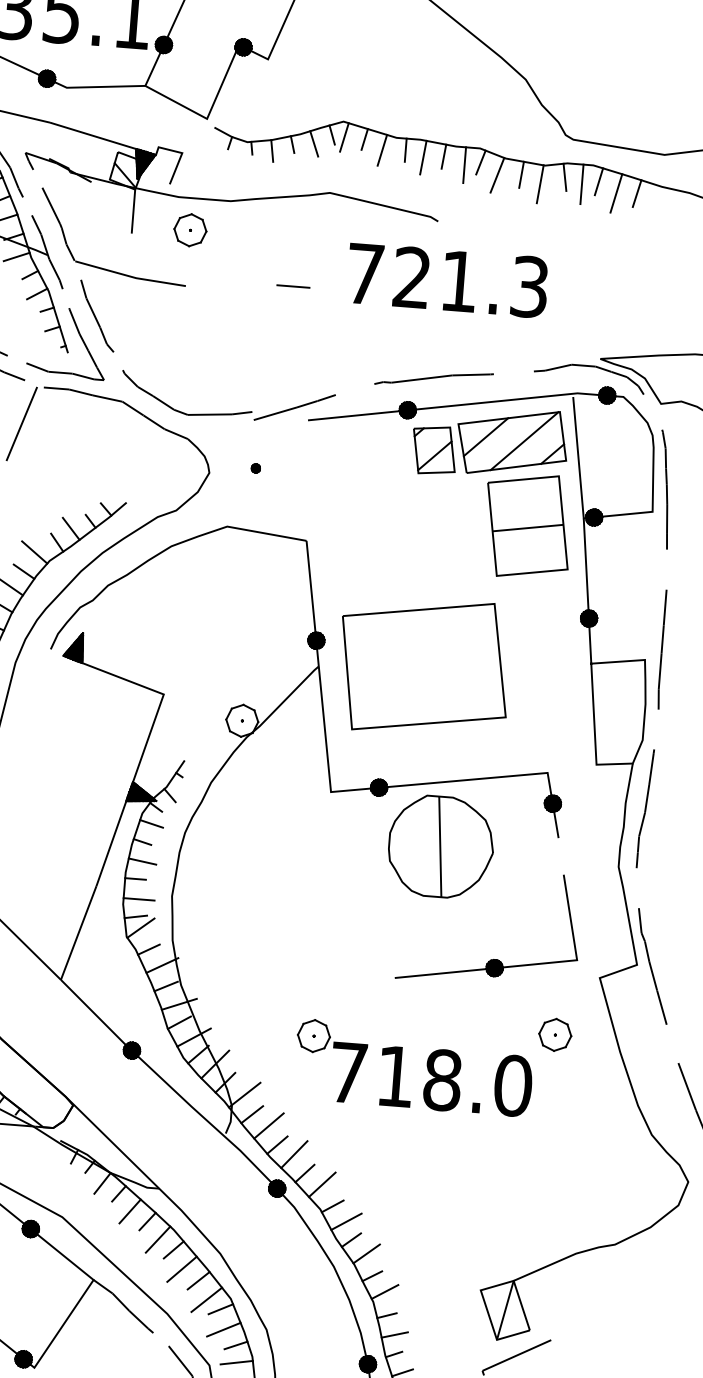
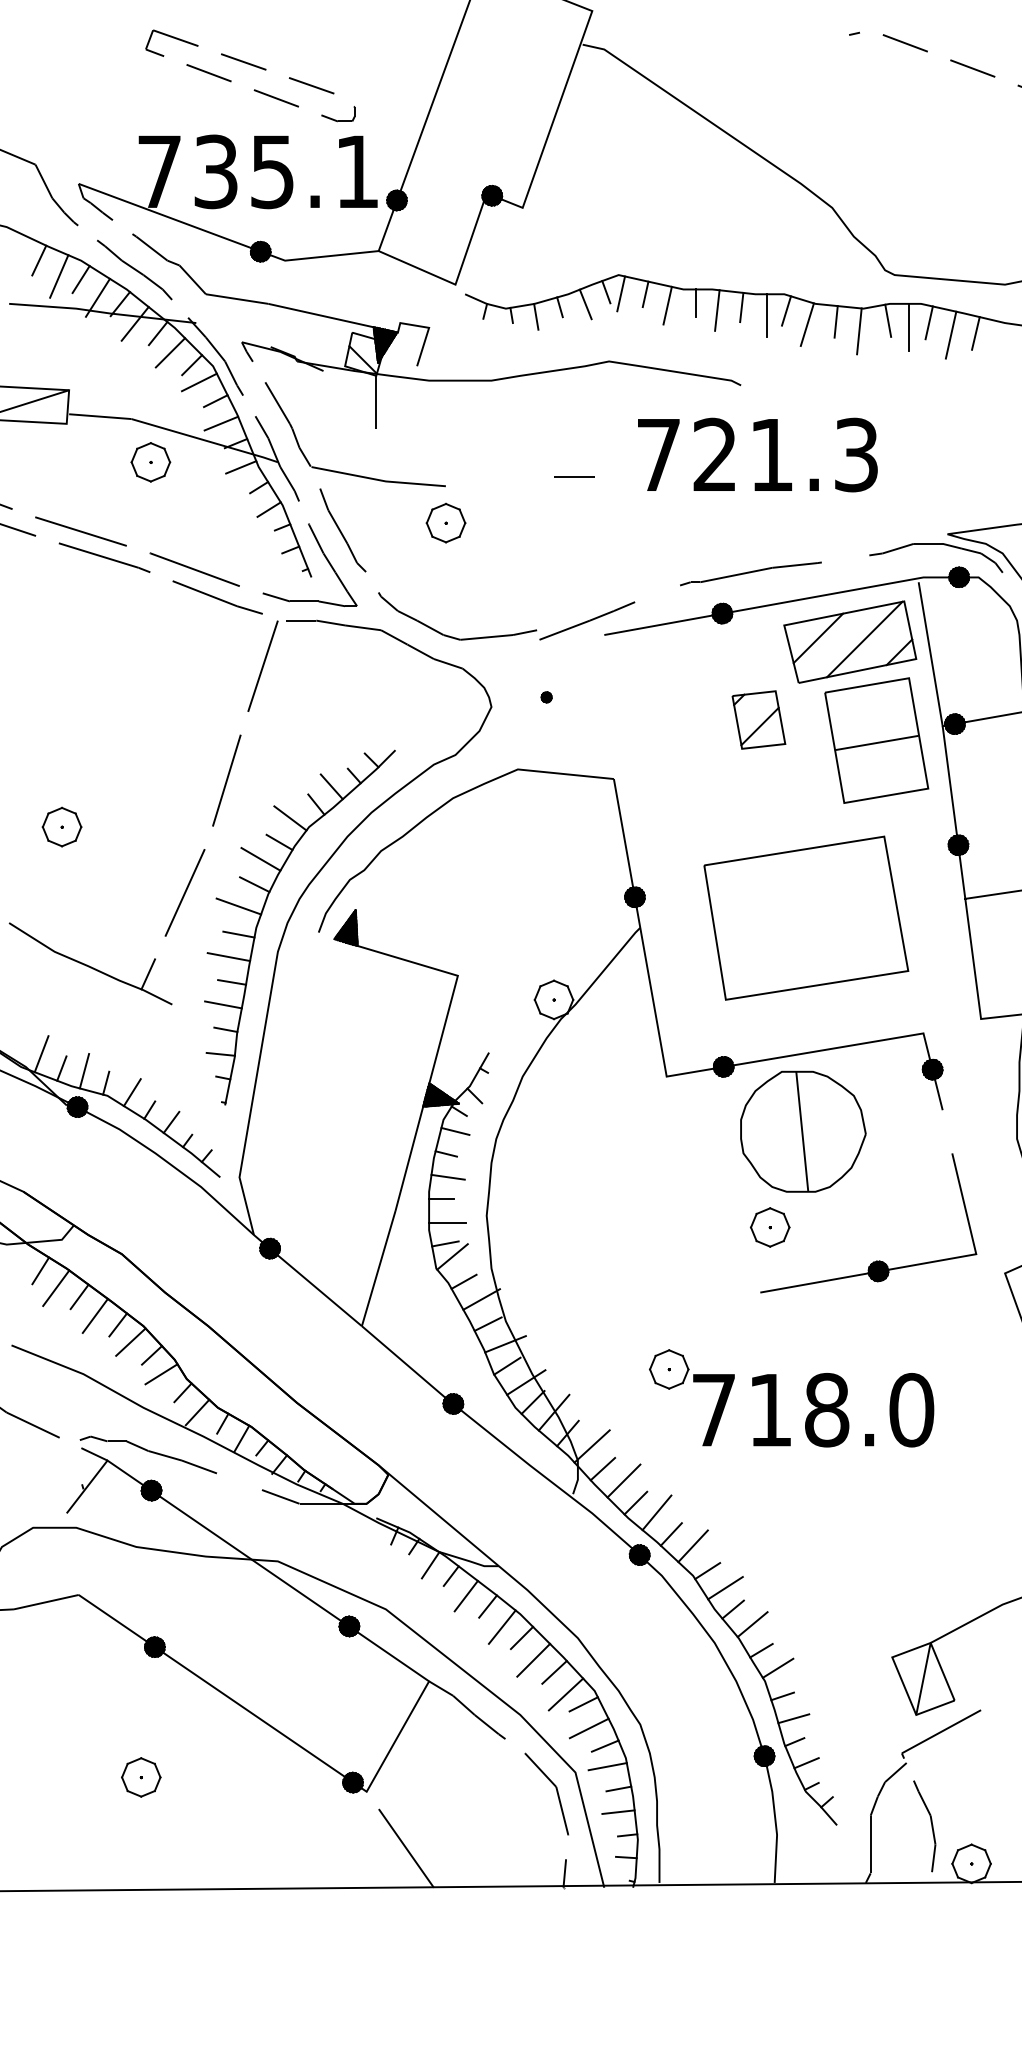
part: (190, 229) -> (445, 522), moved
part: (434, 449) -> (758, 719), moved
part: (424, 666) -> (806, 917), moved
part: (555, 1034) -> (770, 1227), moved

